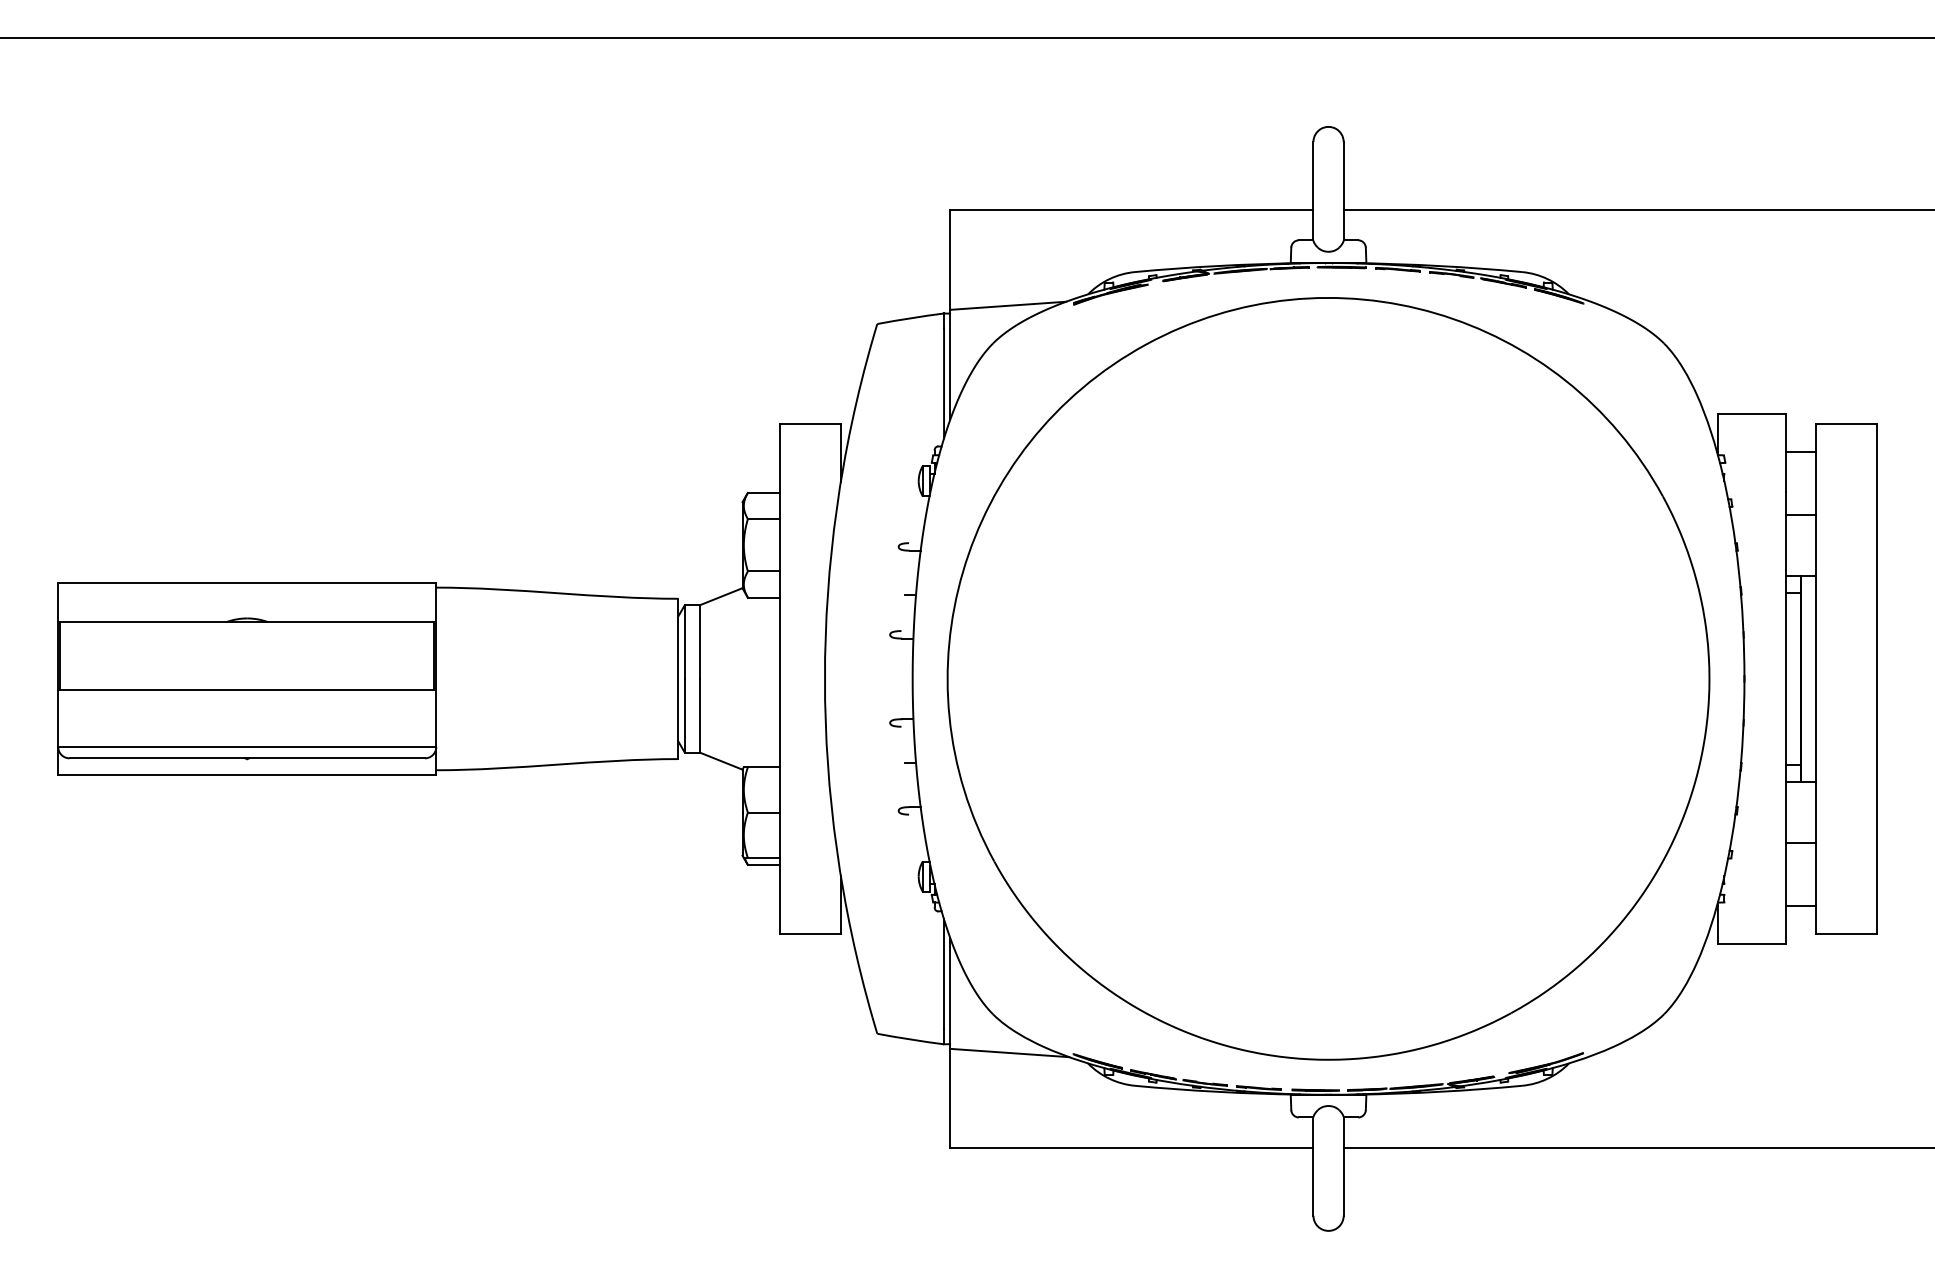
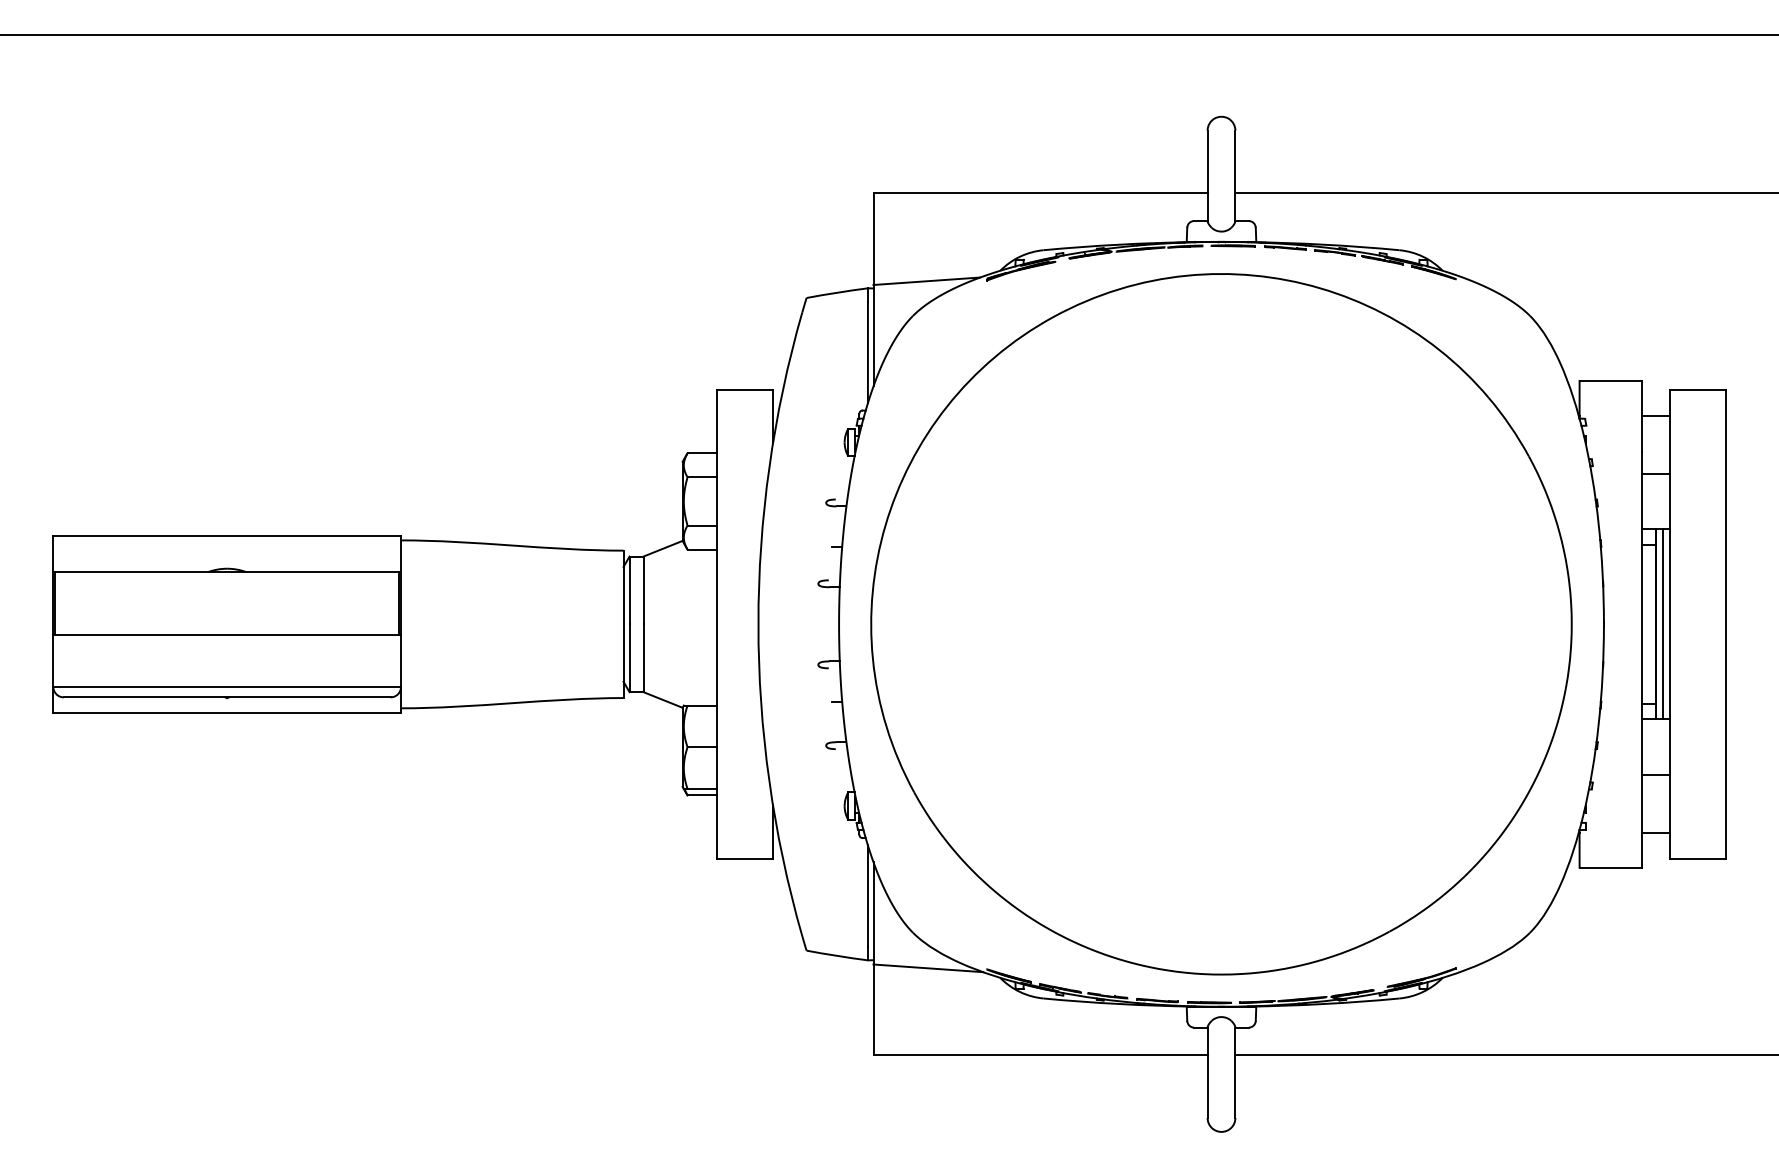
line: (1809, 679) -> (1663, 624), added

